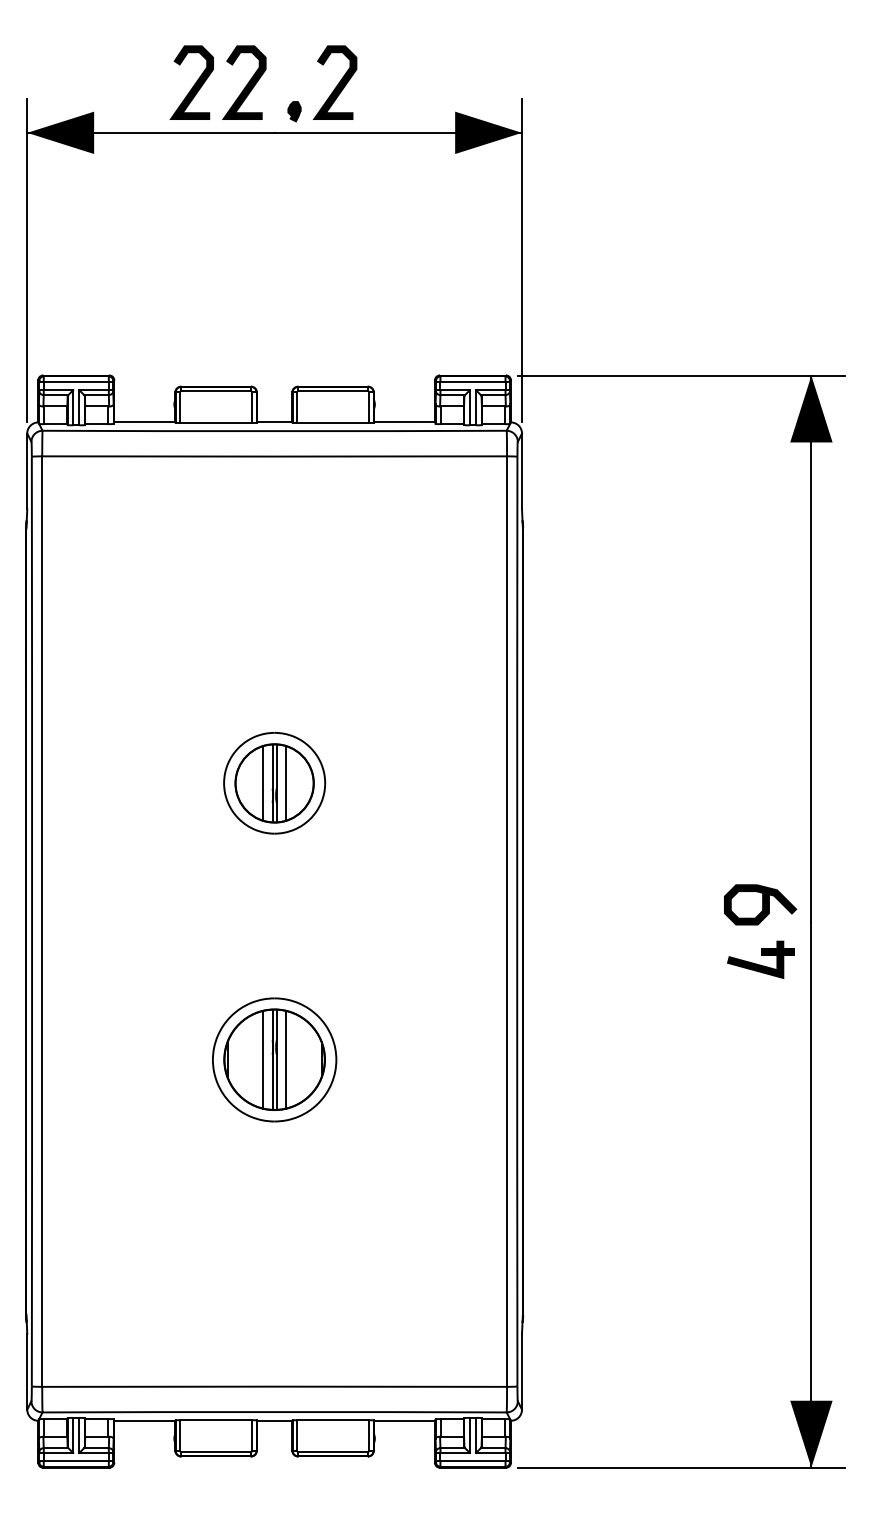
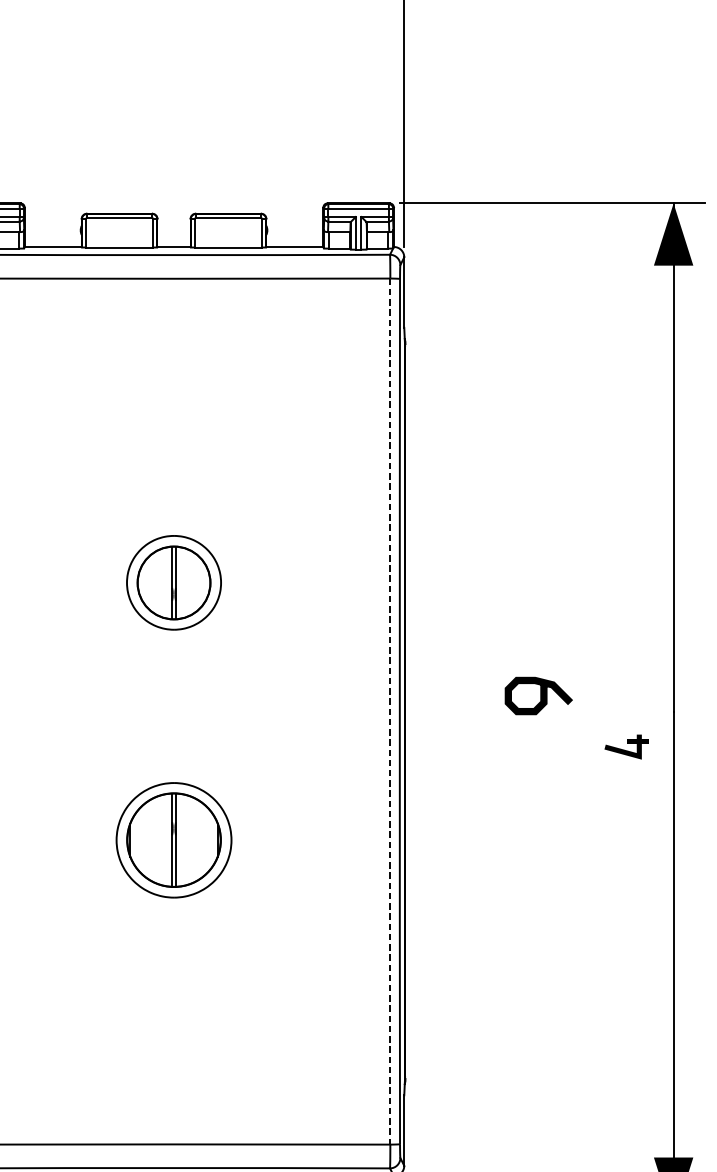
line: (263, 783) -> (163, 583), removed
line: (285, 783) -> (184, 583), removed
curve: (762, 904) -> (540, 695), moved
line: (507, 922) -> (390, 712), solid -> dashed
part: (760, 959) -> (626, 746), size x0.7
line: (263, 1059) -> (163, 839), removed
line: (285, 1059) -> (184, 839), removed

